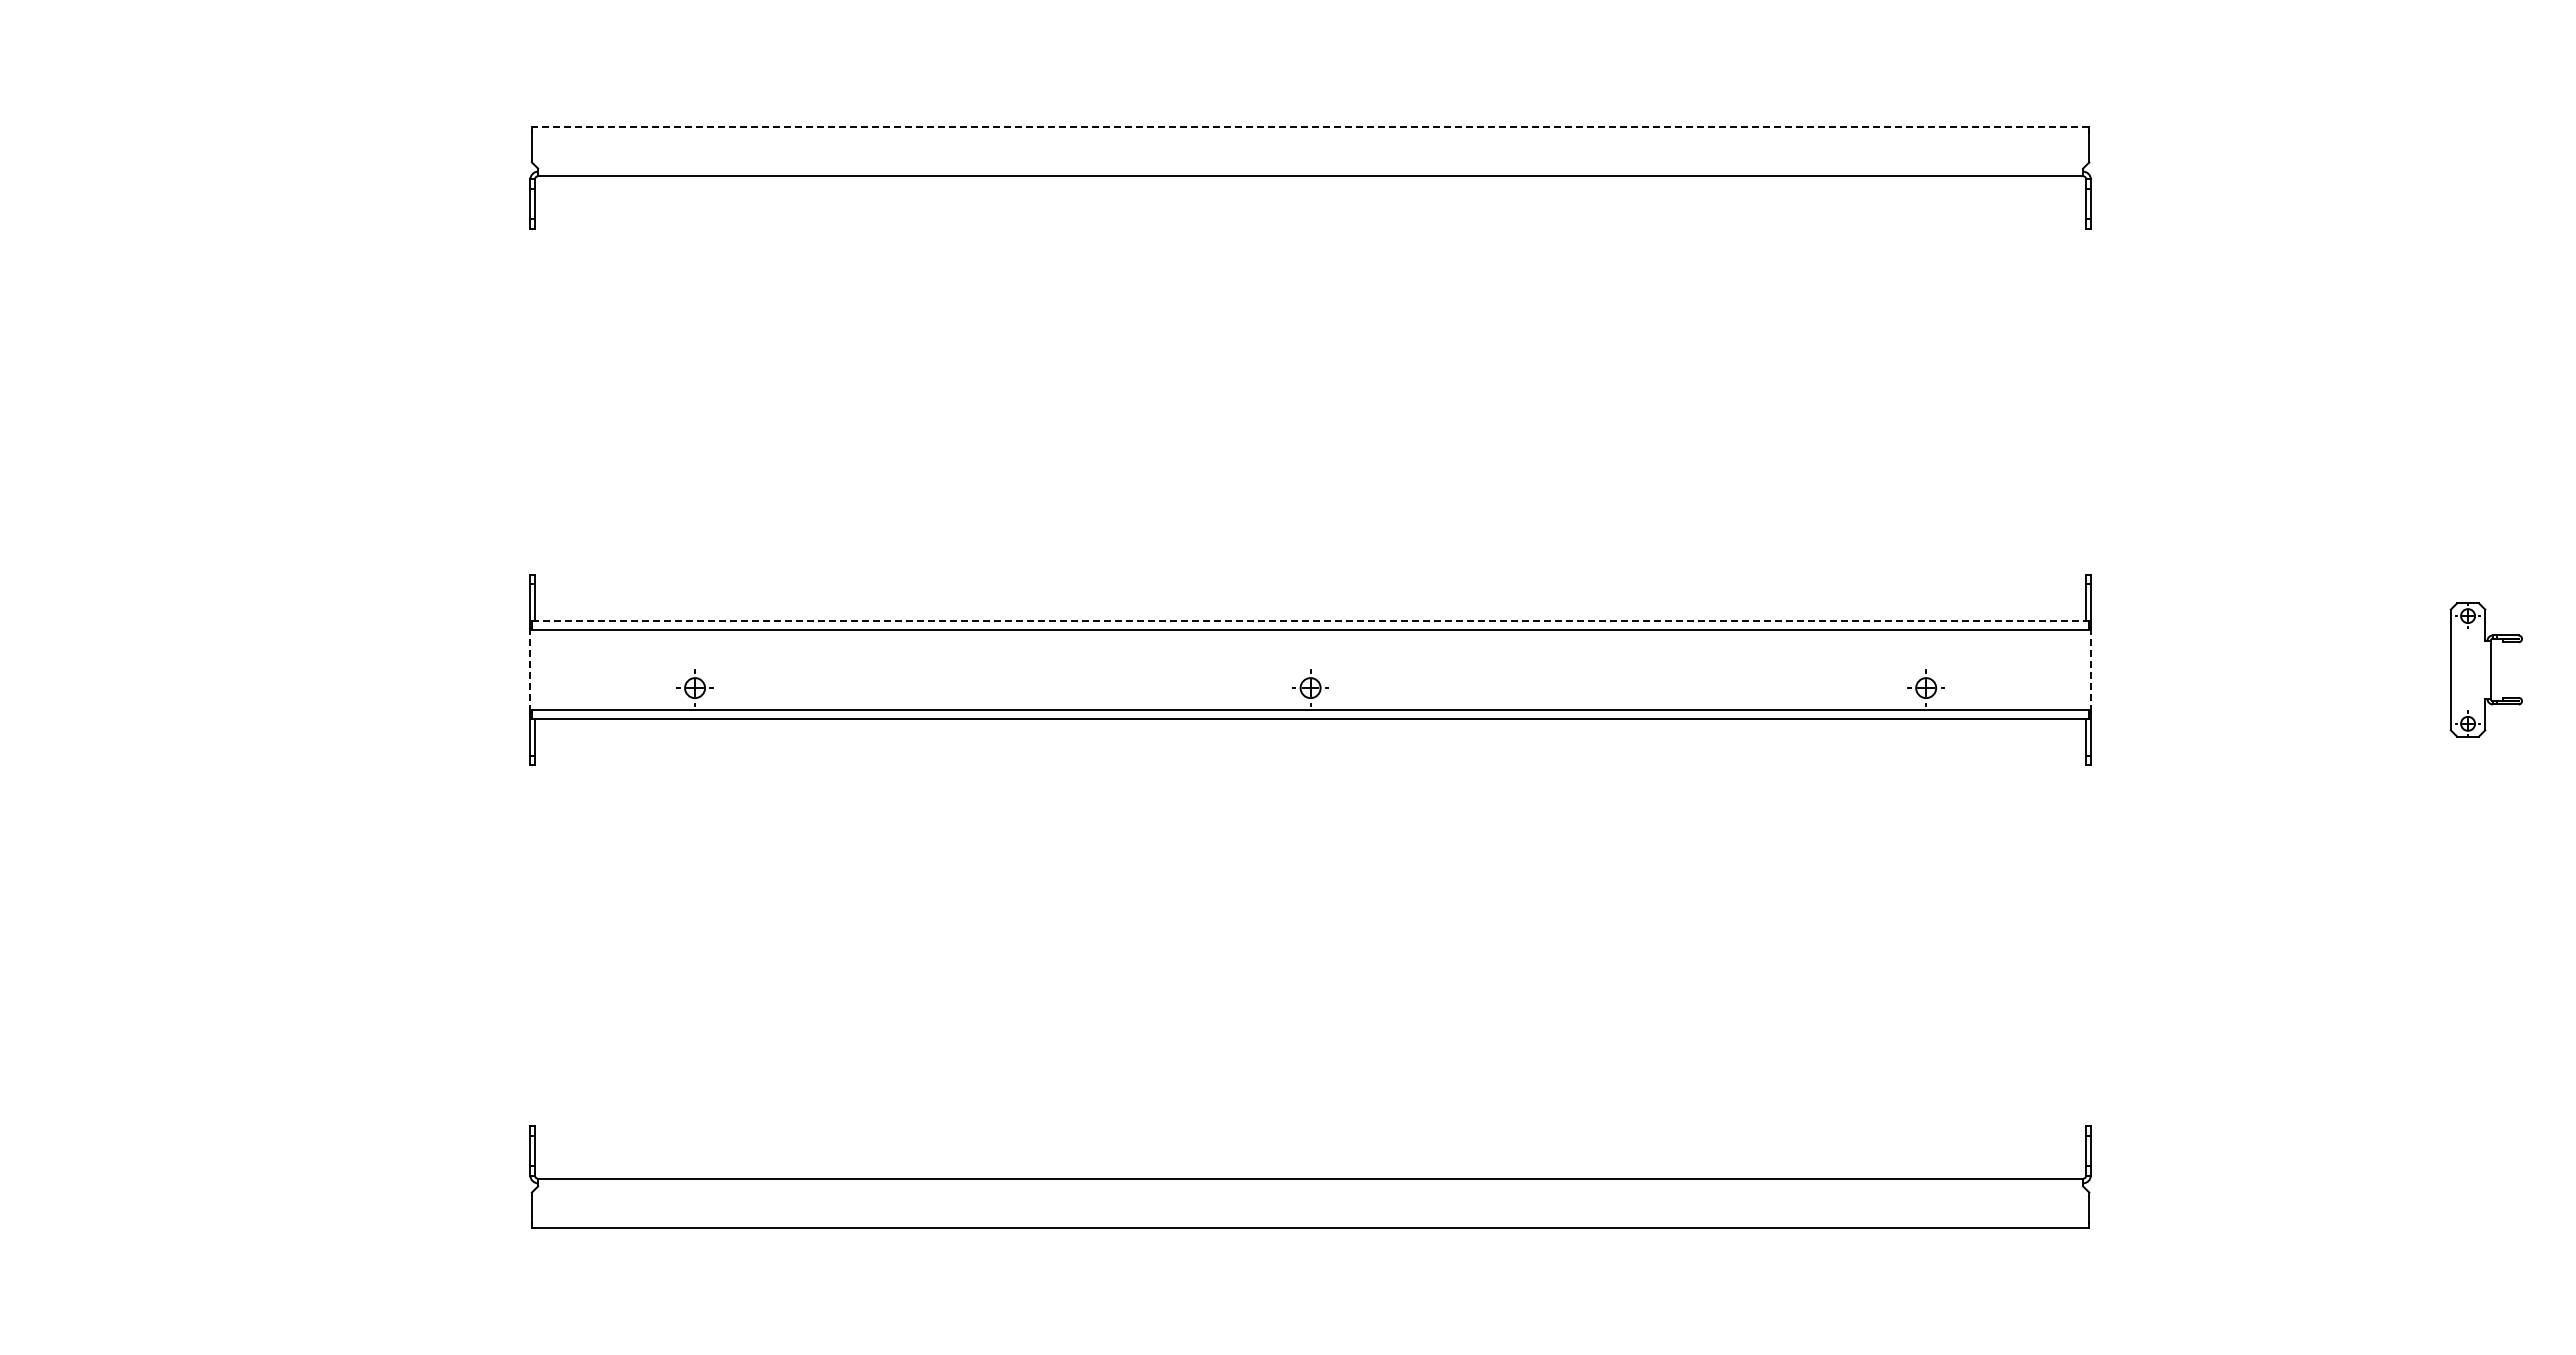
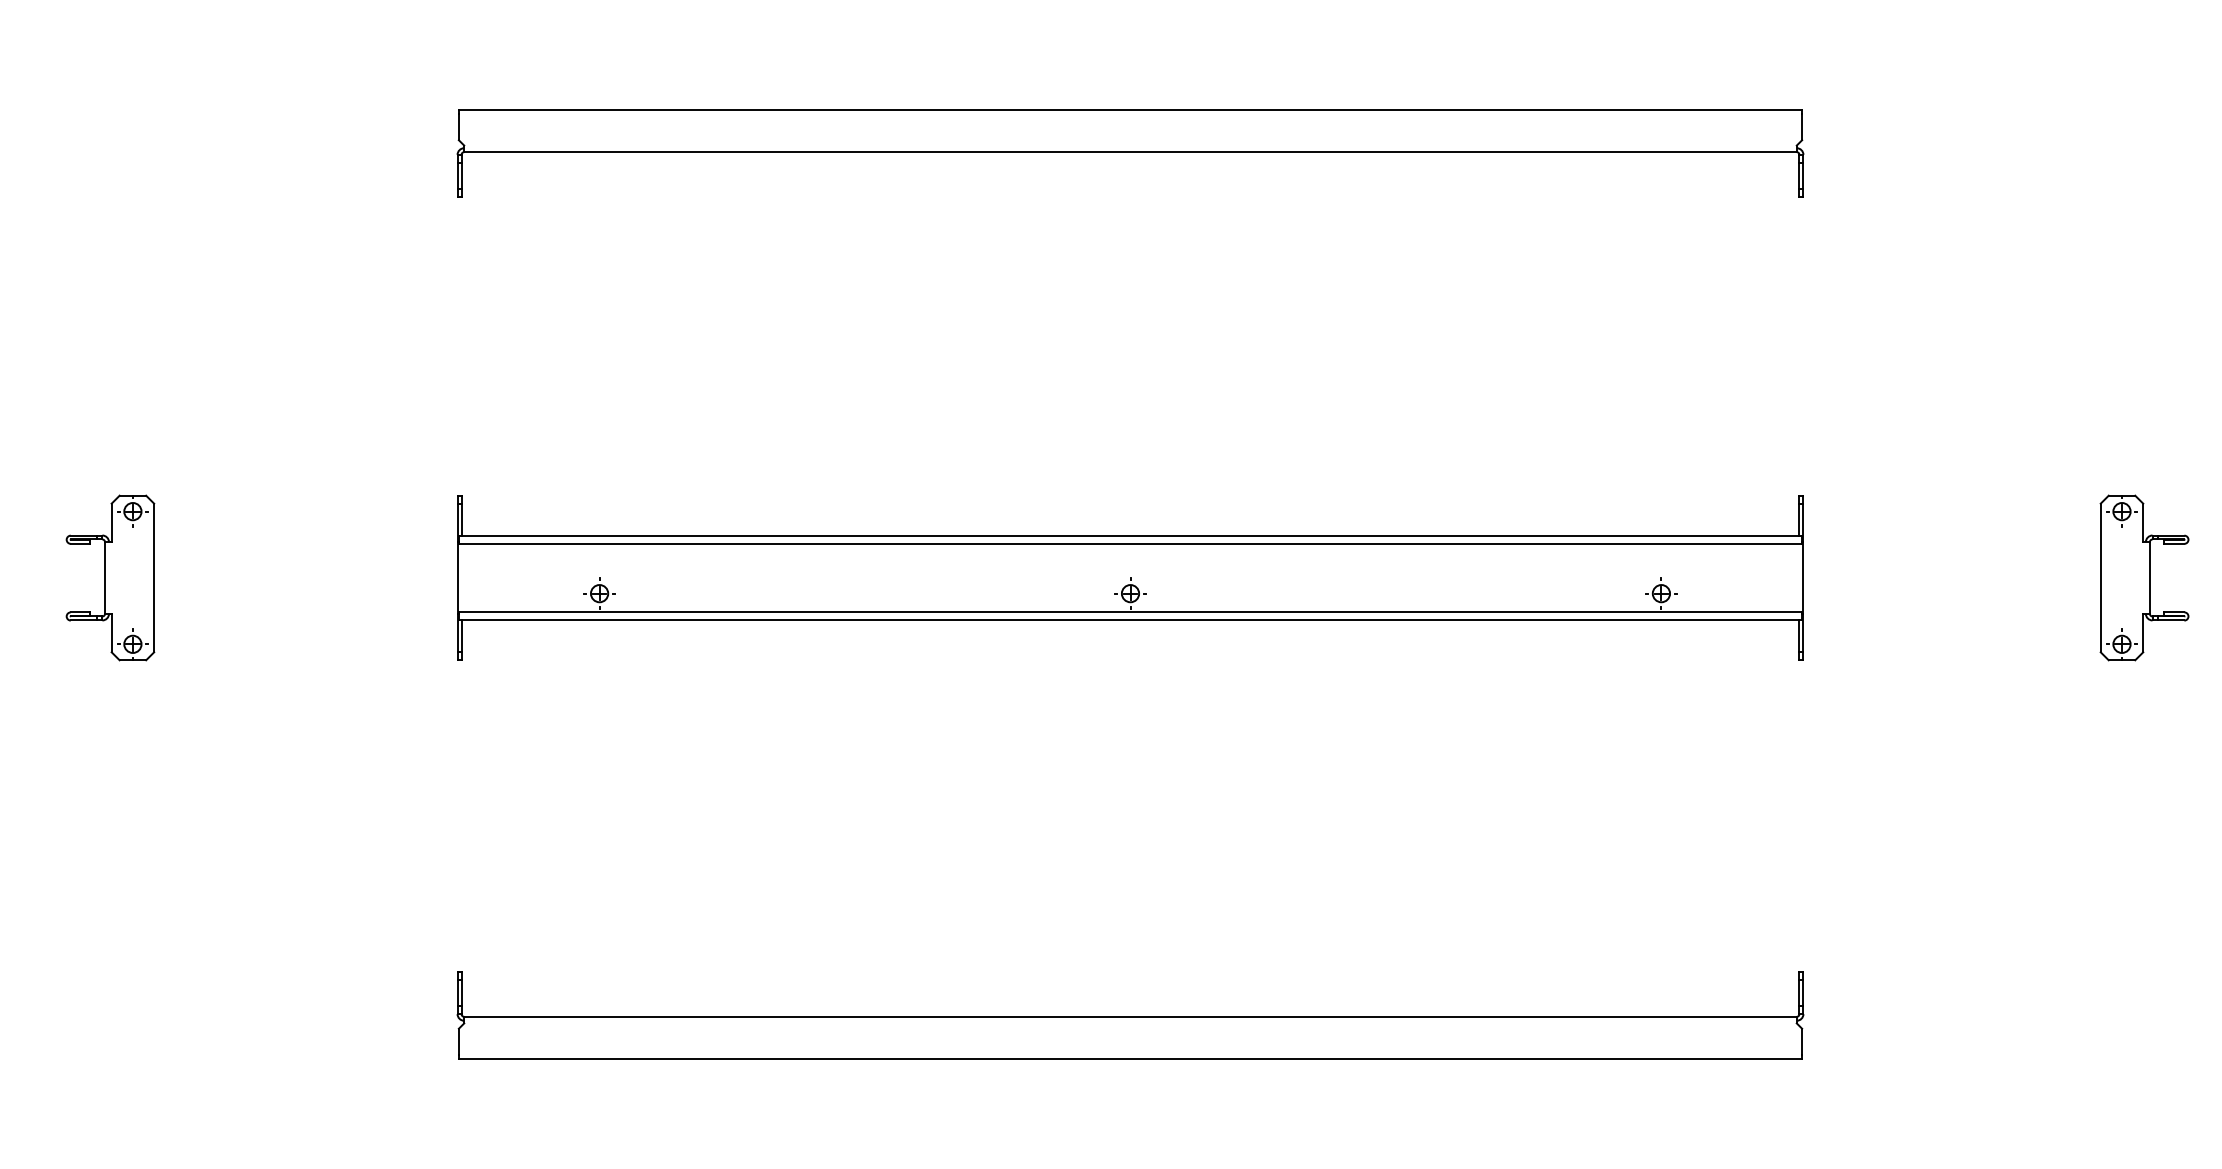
line: (1310, 127) -> (1130, 110), dashed -> solid
line: (1310, 620) -> (1130, 535), dashed -> solid
part: (127, 669) -> (110, 577), added
line: (530, 669) -> (457, 577), dashed -> solid
line: (2090, 669) -> (1803, 577), dashed -> solid
part: (2486, 669) -> (2144, 577), size x1.43

